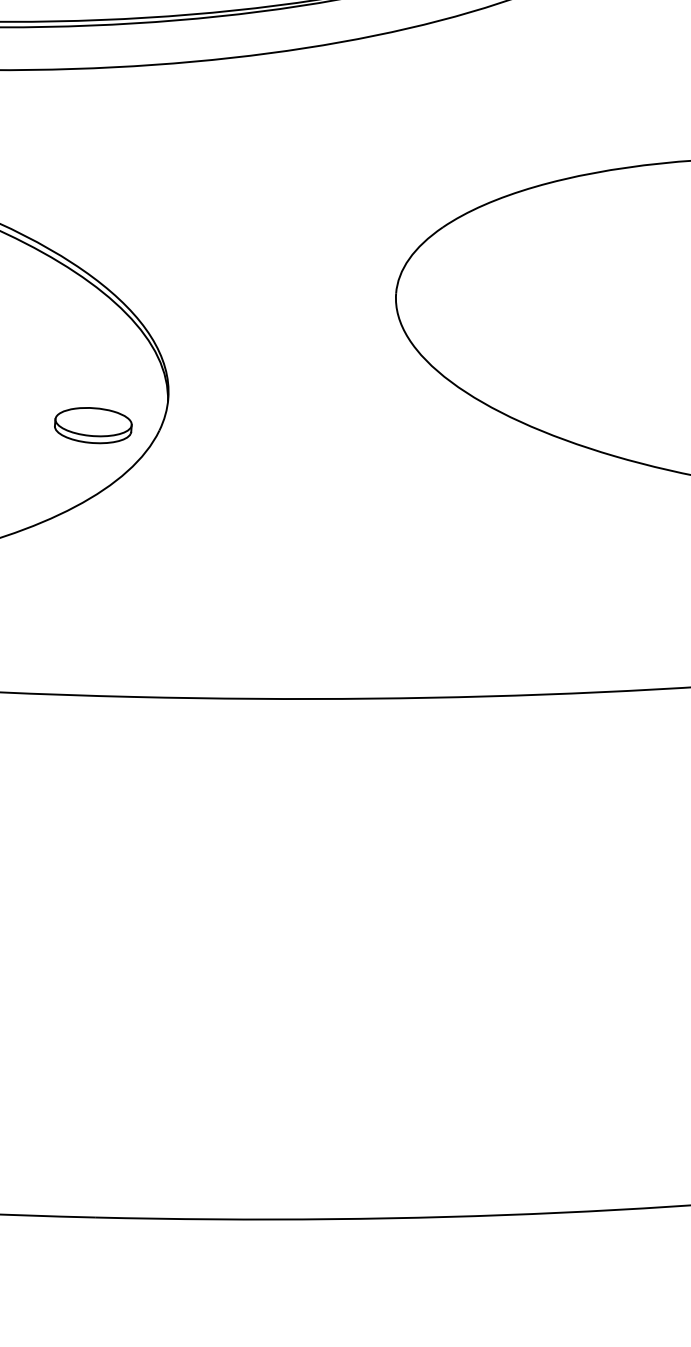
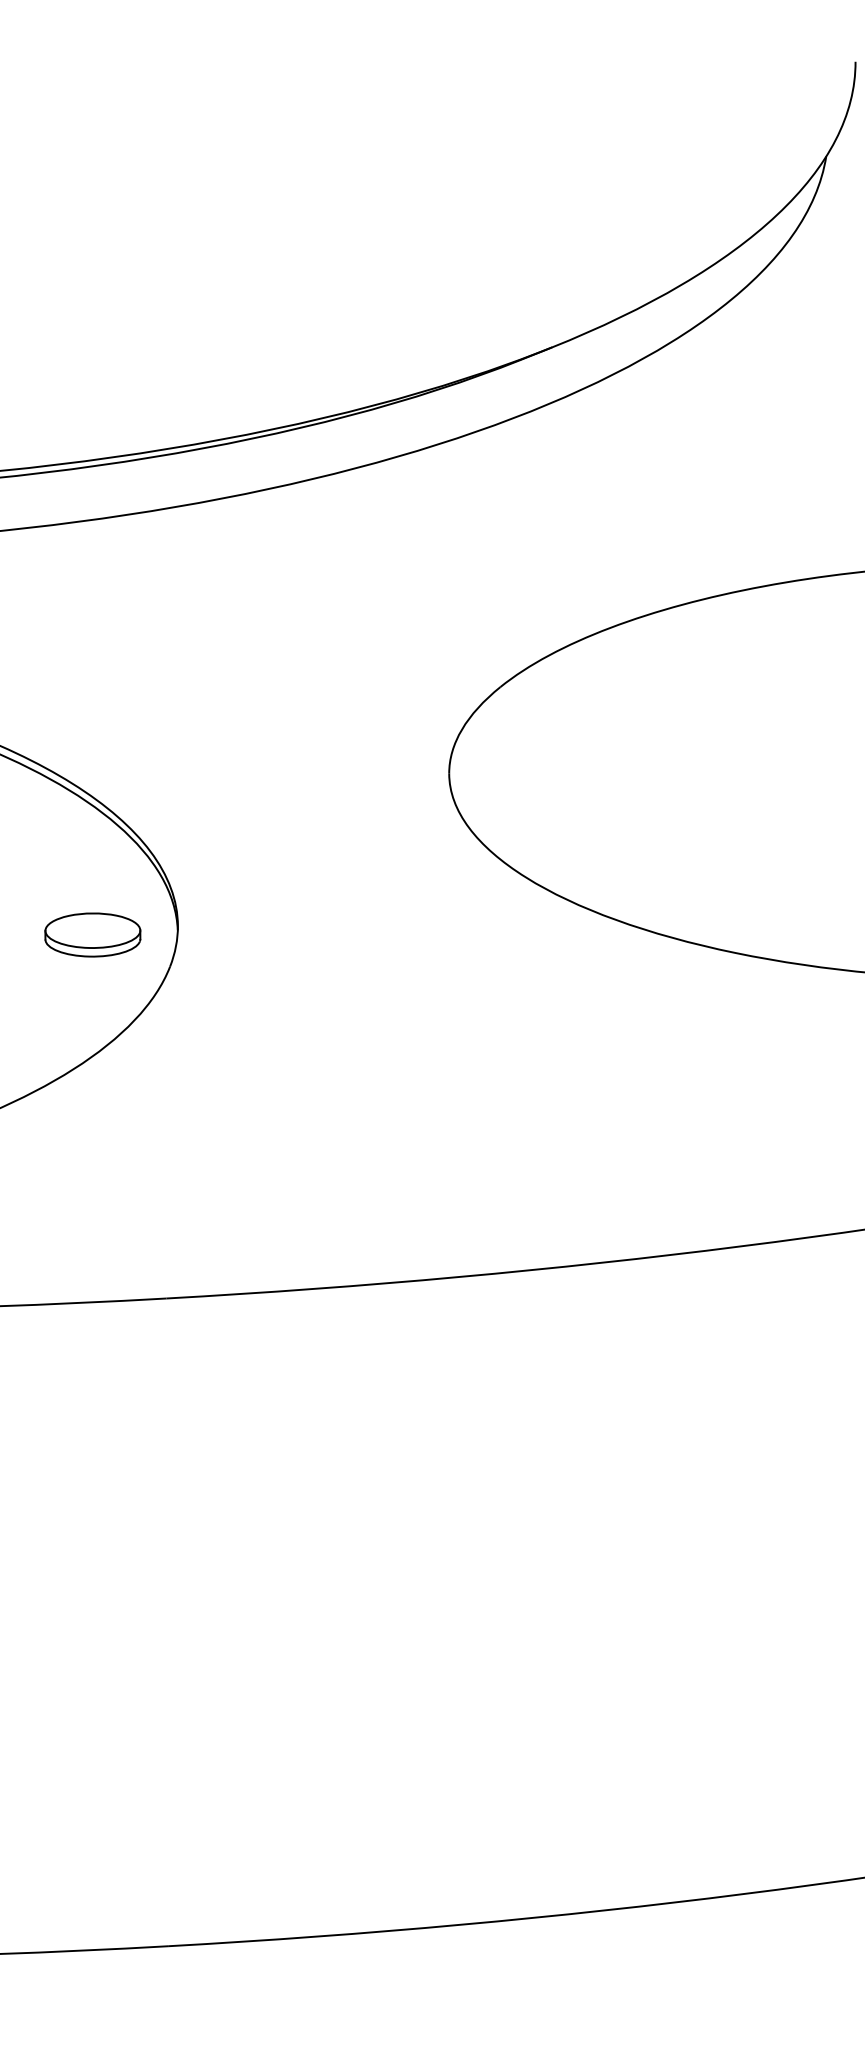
part: (93, 425) -> (92, 934), moved

